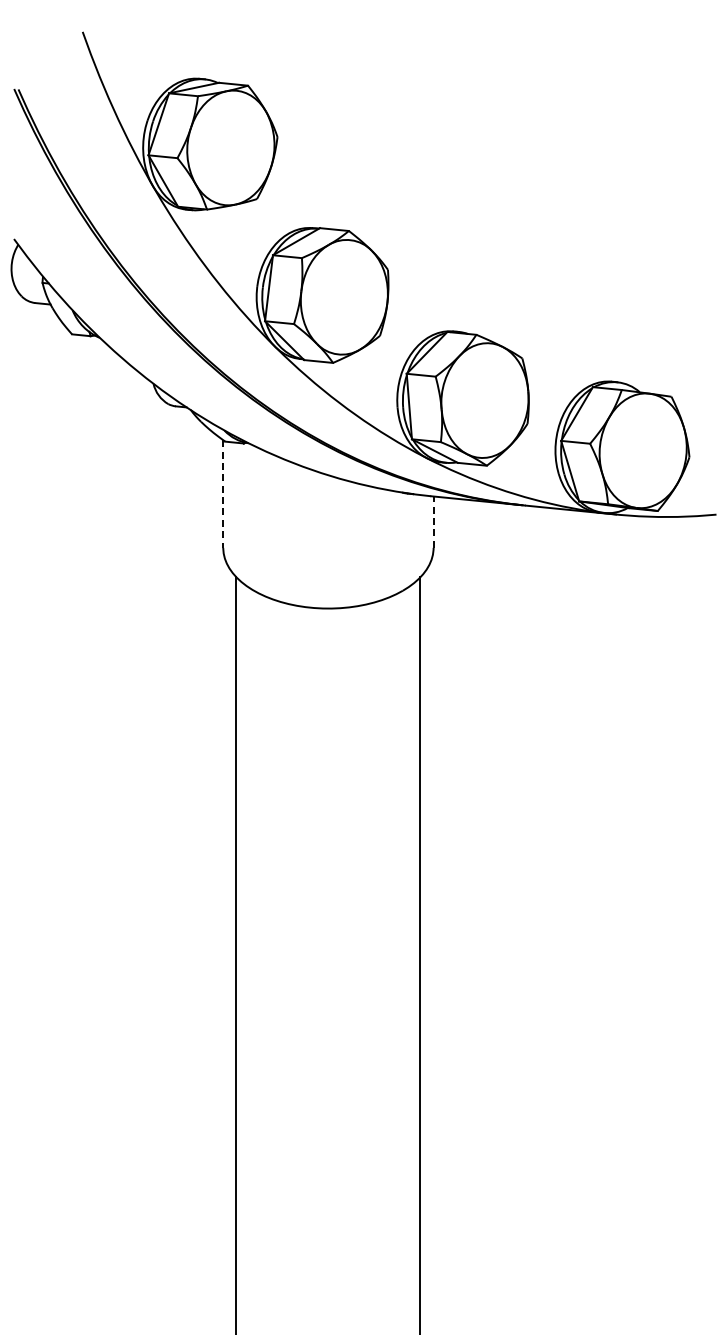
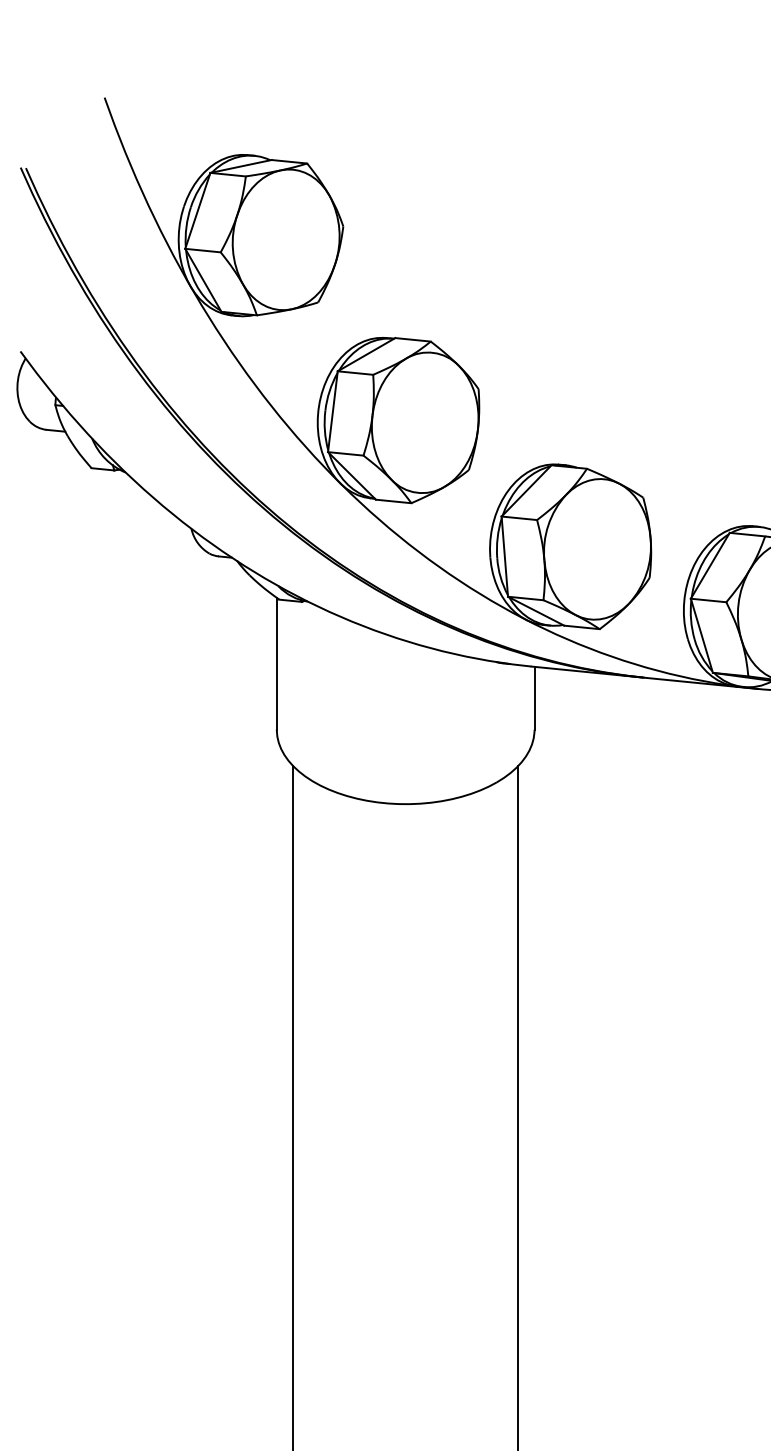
line: (223, 494) -> (277, 664), dashed -> solid
line: (433, 522) -> (534, 698), dashed -> solid

